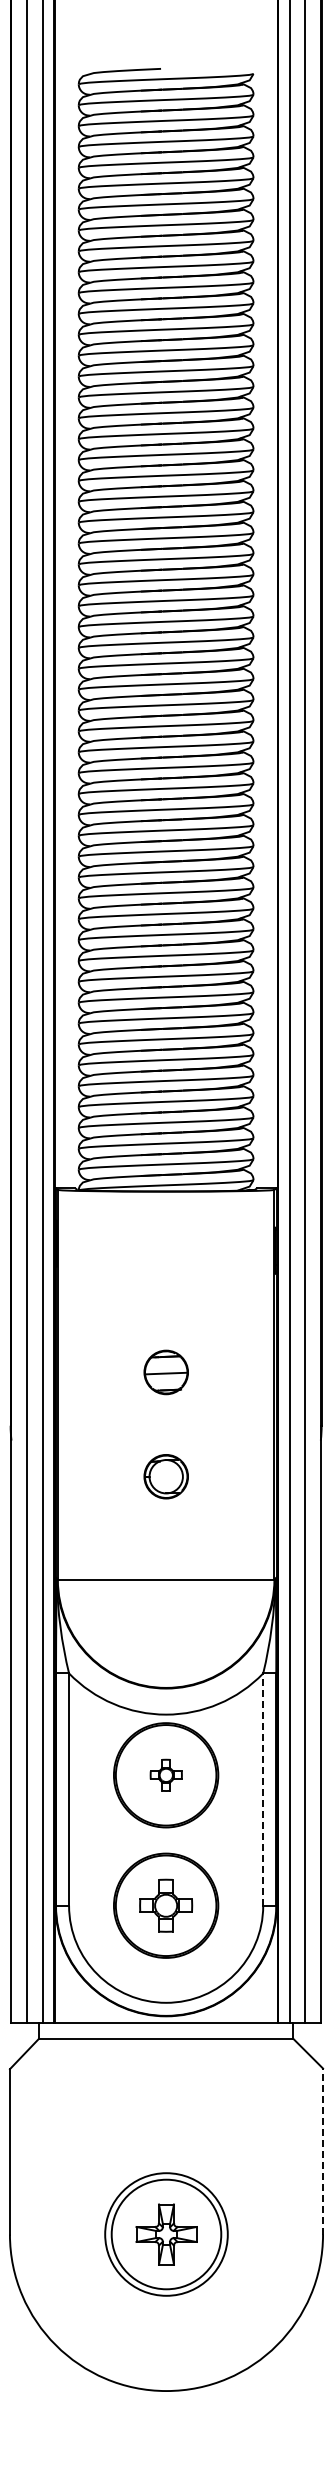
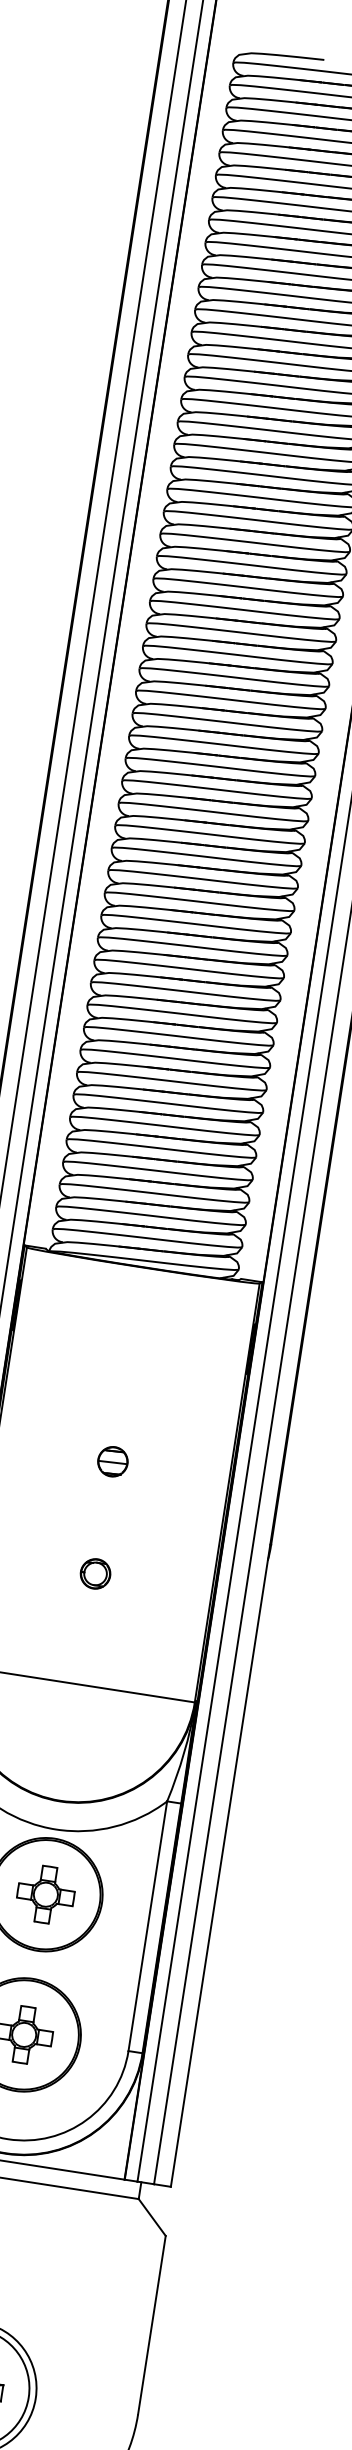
part: (165, 1372) -> (112, 1461), size x0.62
part: (165, 1476) -> (94, 1573), size x0.62
part: (166, 1775) -> (46, 1894), size x1.67
line: (263, 1789) -> (148, 1926), dashed -> solid
line: (323, 2151) -> (152, 2325), dashed -> solid

